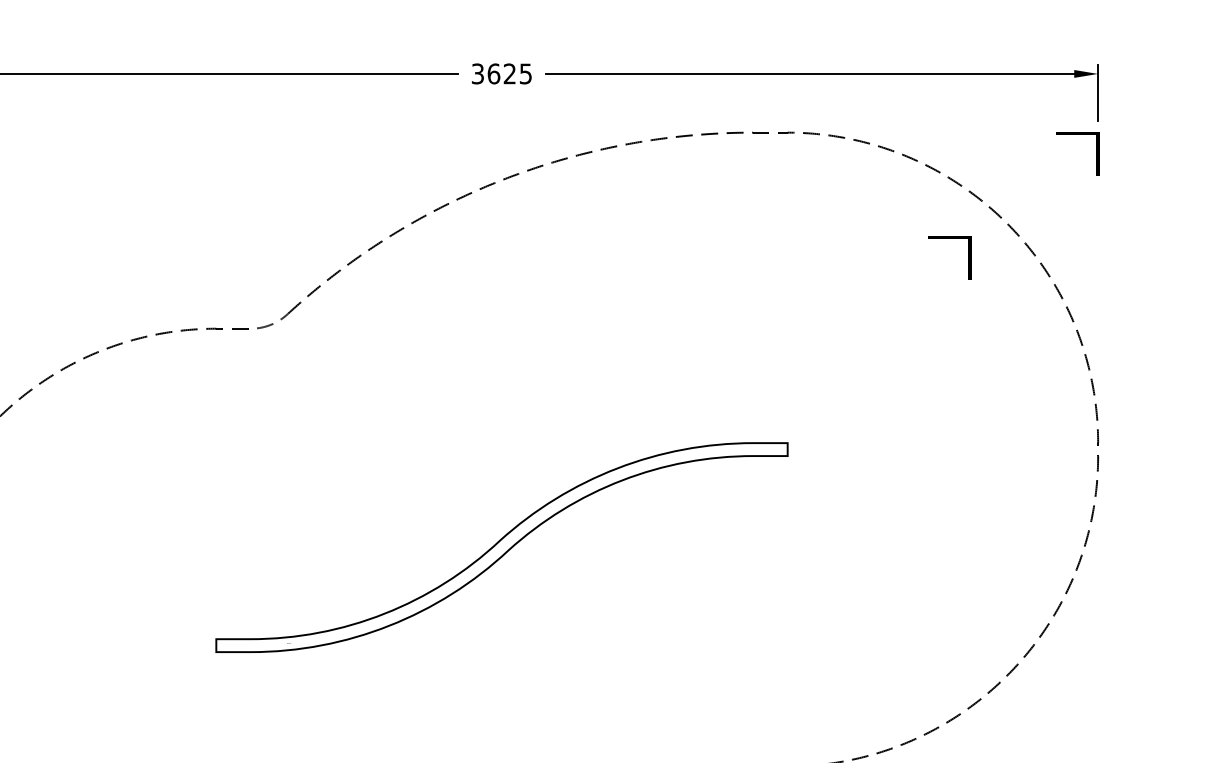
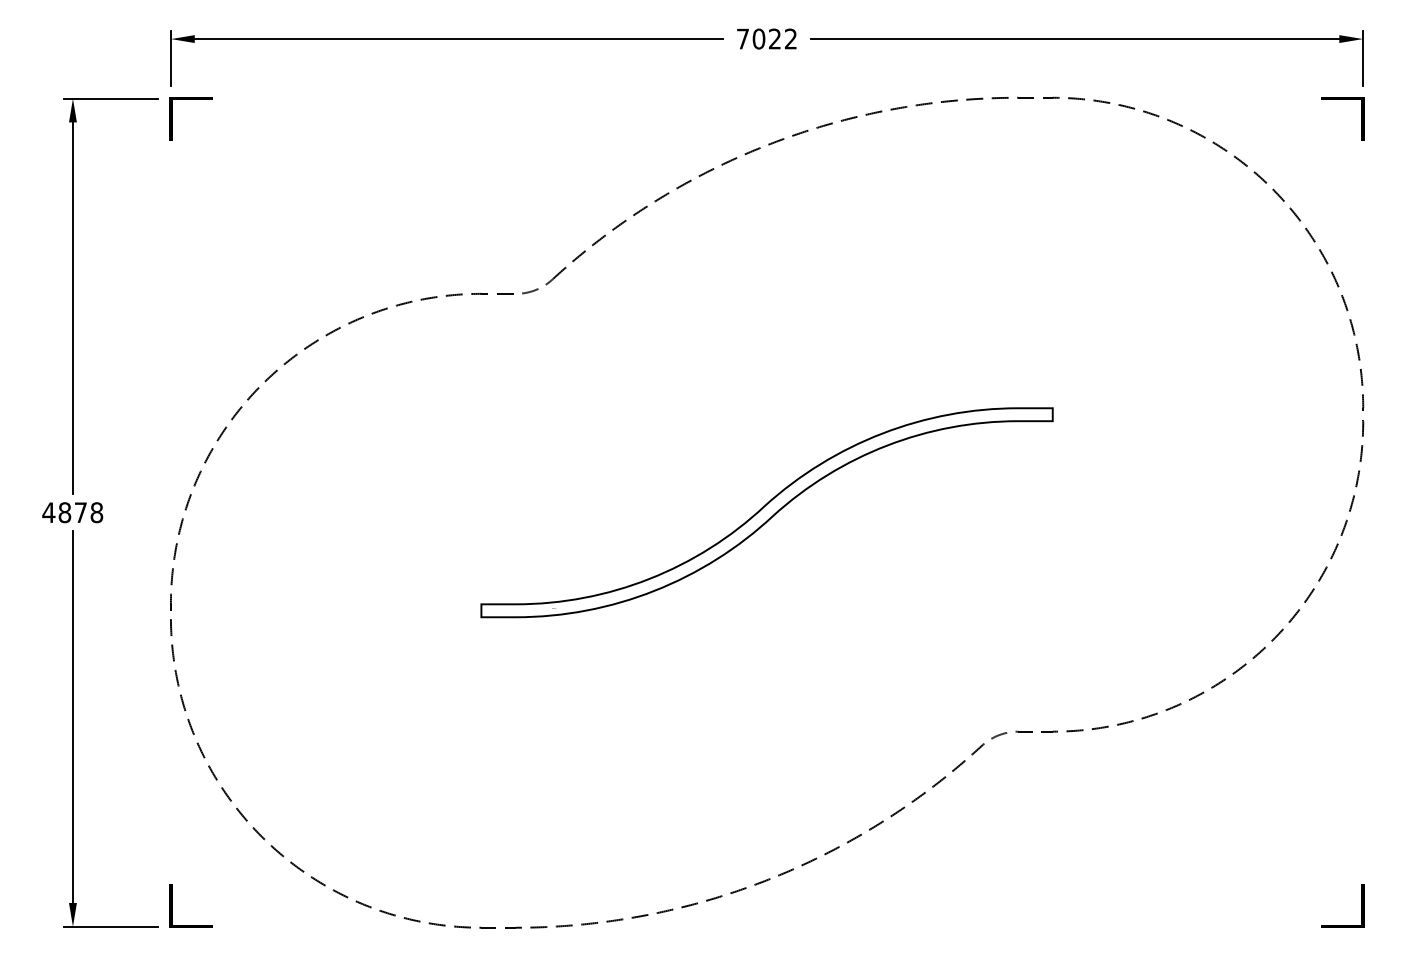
text: (501, 73) -> (766, 38), 3625 -> 7022
part: (949, 238) -> (1214, 203), removed

